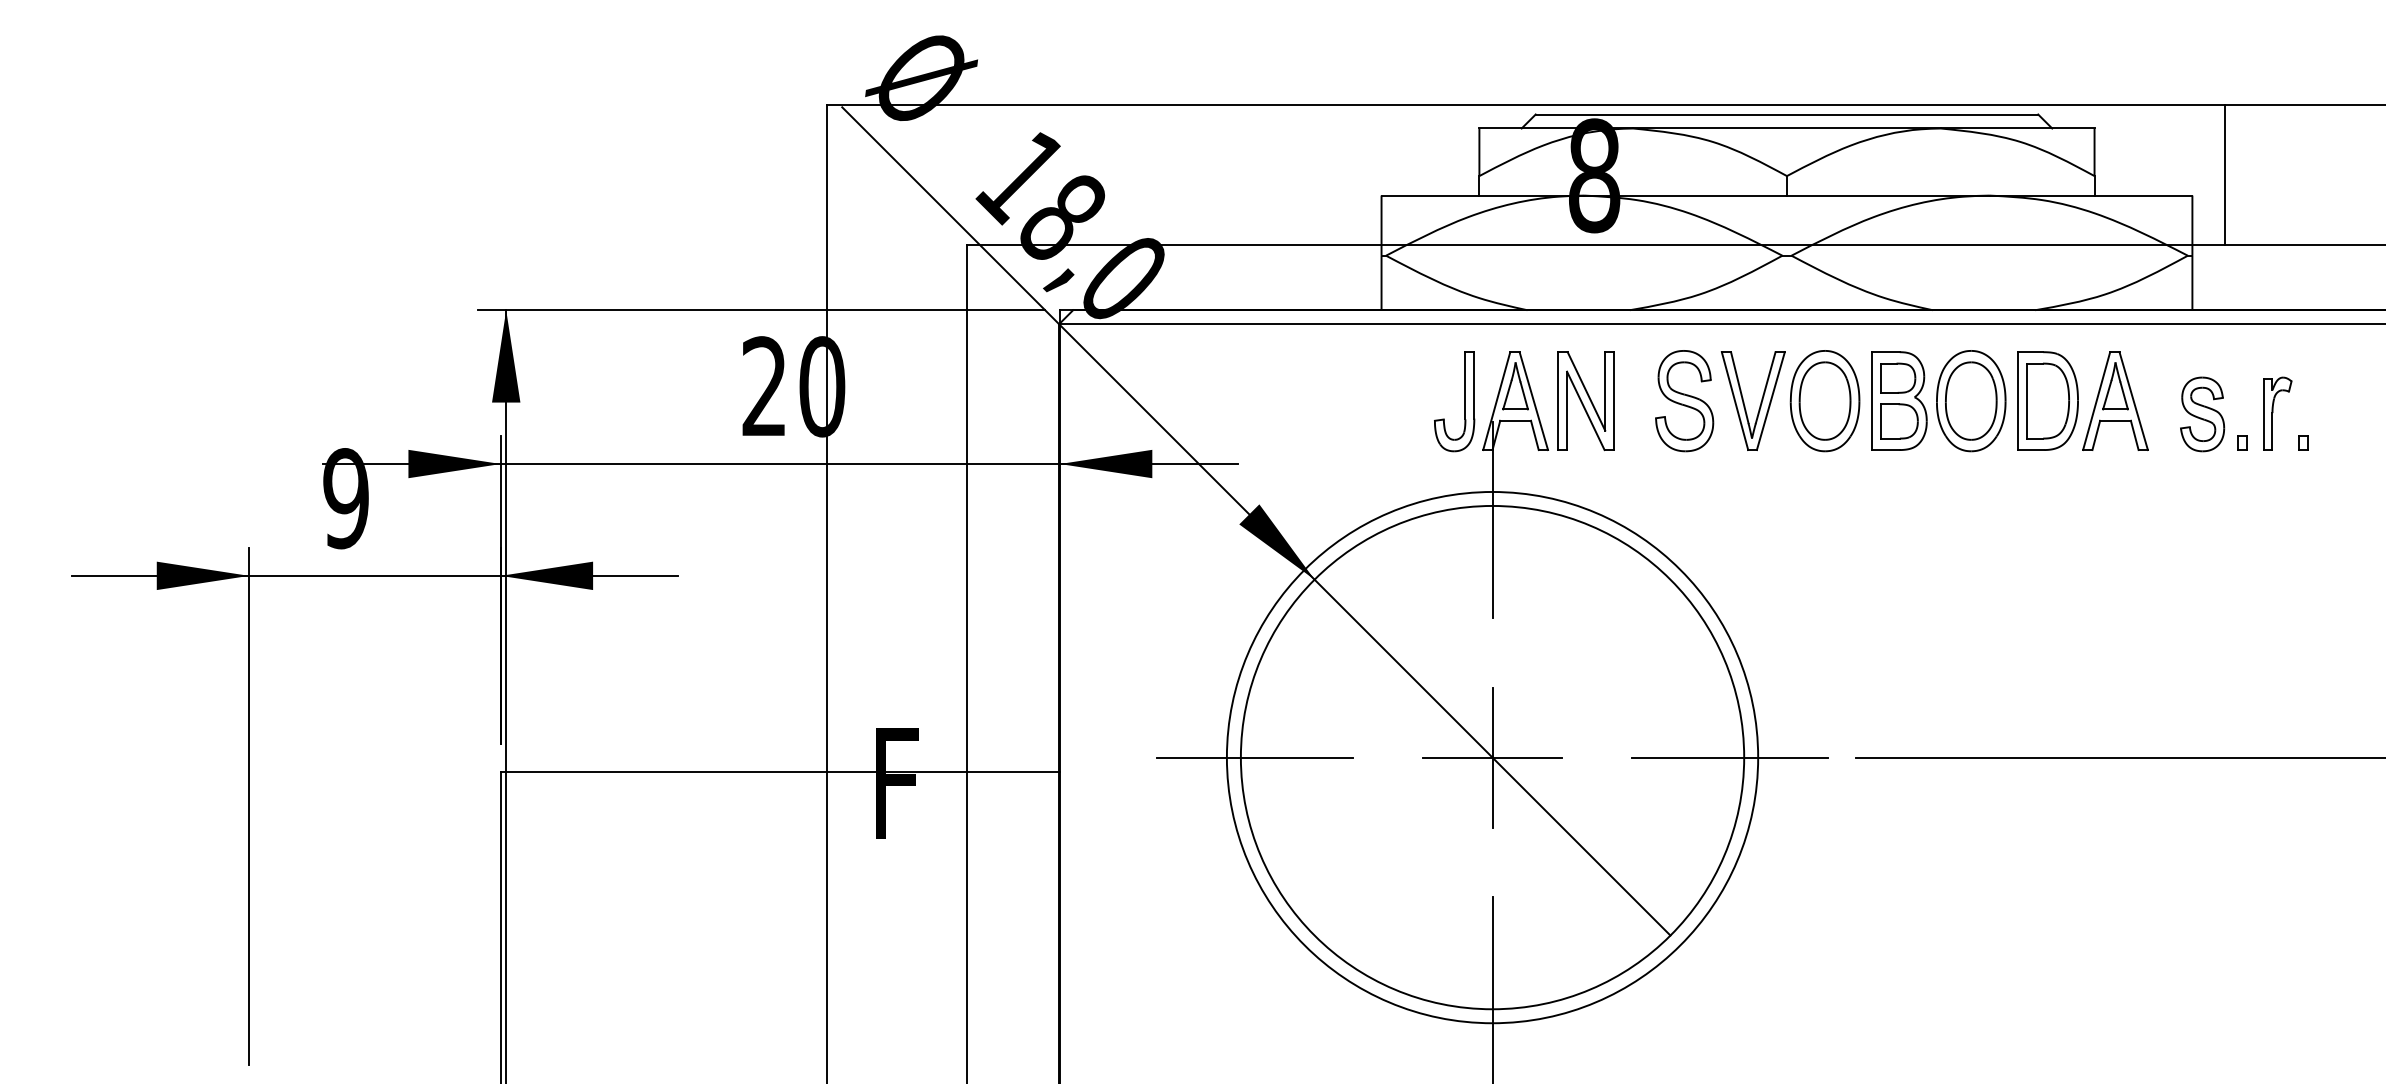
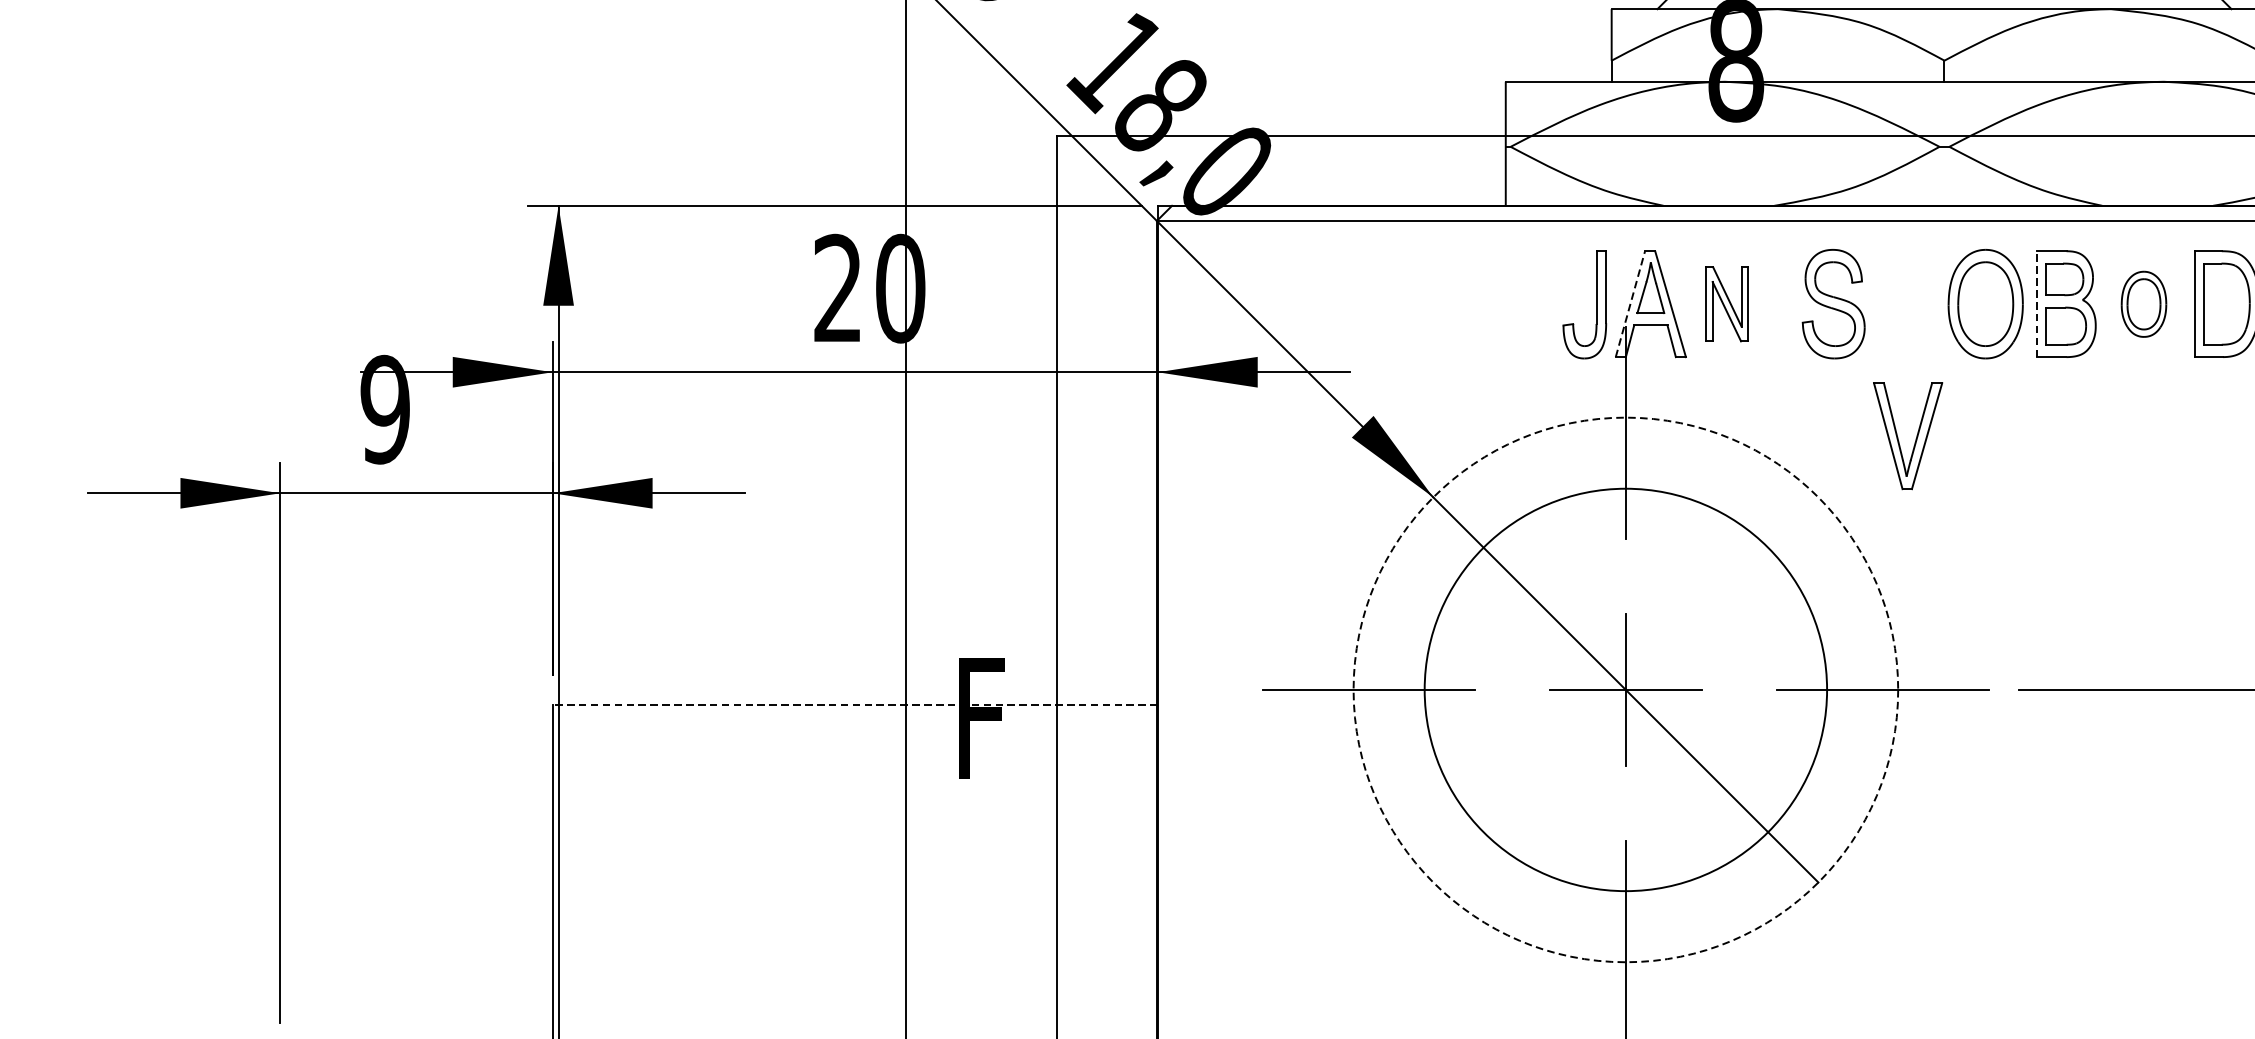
line: (1496, 401) -> (1630, 304), solid -> dashed
part: (1585, 401) -> (1726, 304), size x0.7
part: (1744, 401) -> (1898, 436), moved
line: (1872, 401) -> (2037, 304), solid -> dashed
part: (1971, 401) -> (2144, 304), size x0.6
circle: (1492, 757) -> (1625, 689), size x0.7
circle: (1492, 757) -> (1625, 689), solid -> dashed
line: (780, 771) -> (855, 704), solid -> dashed

